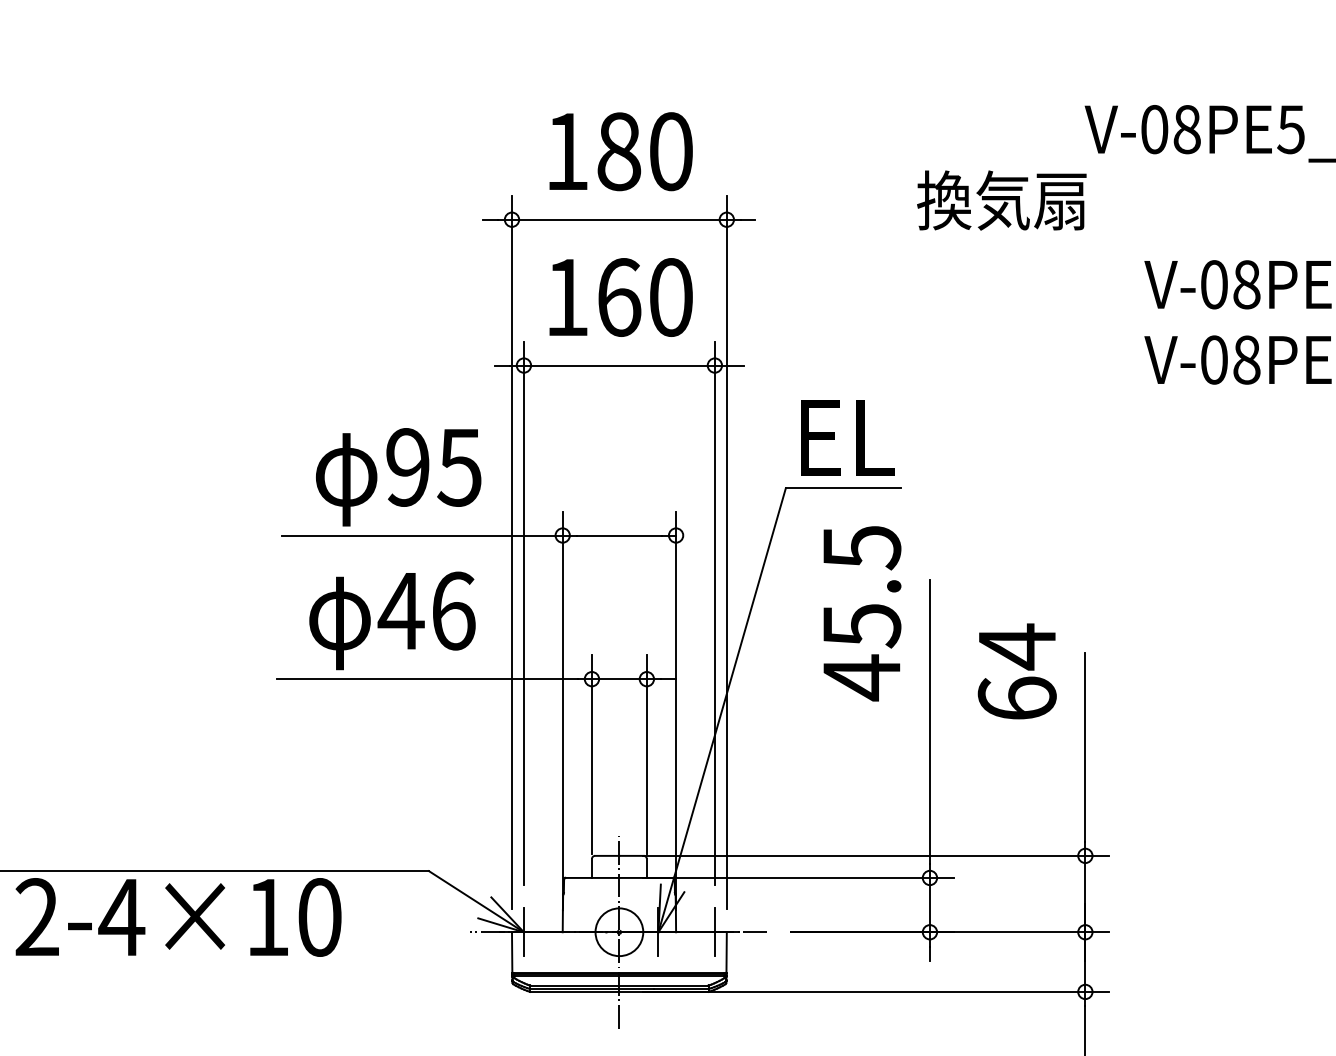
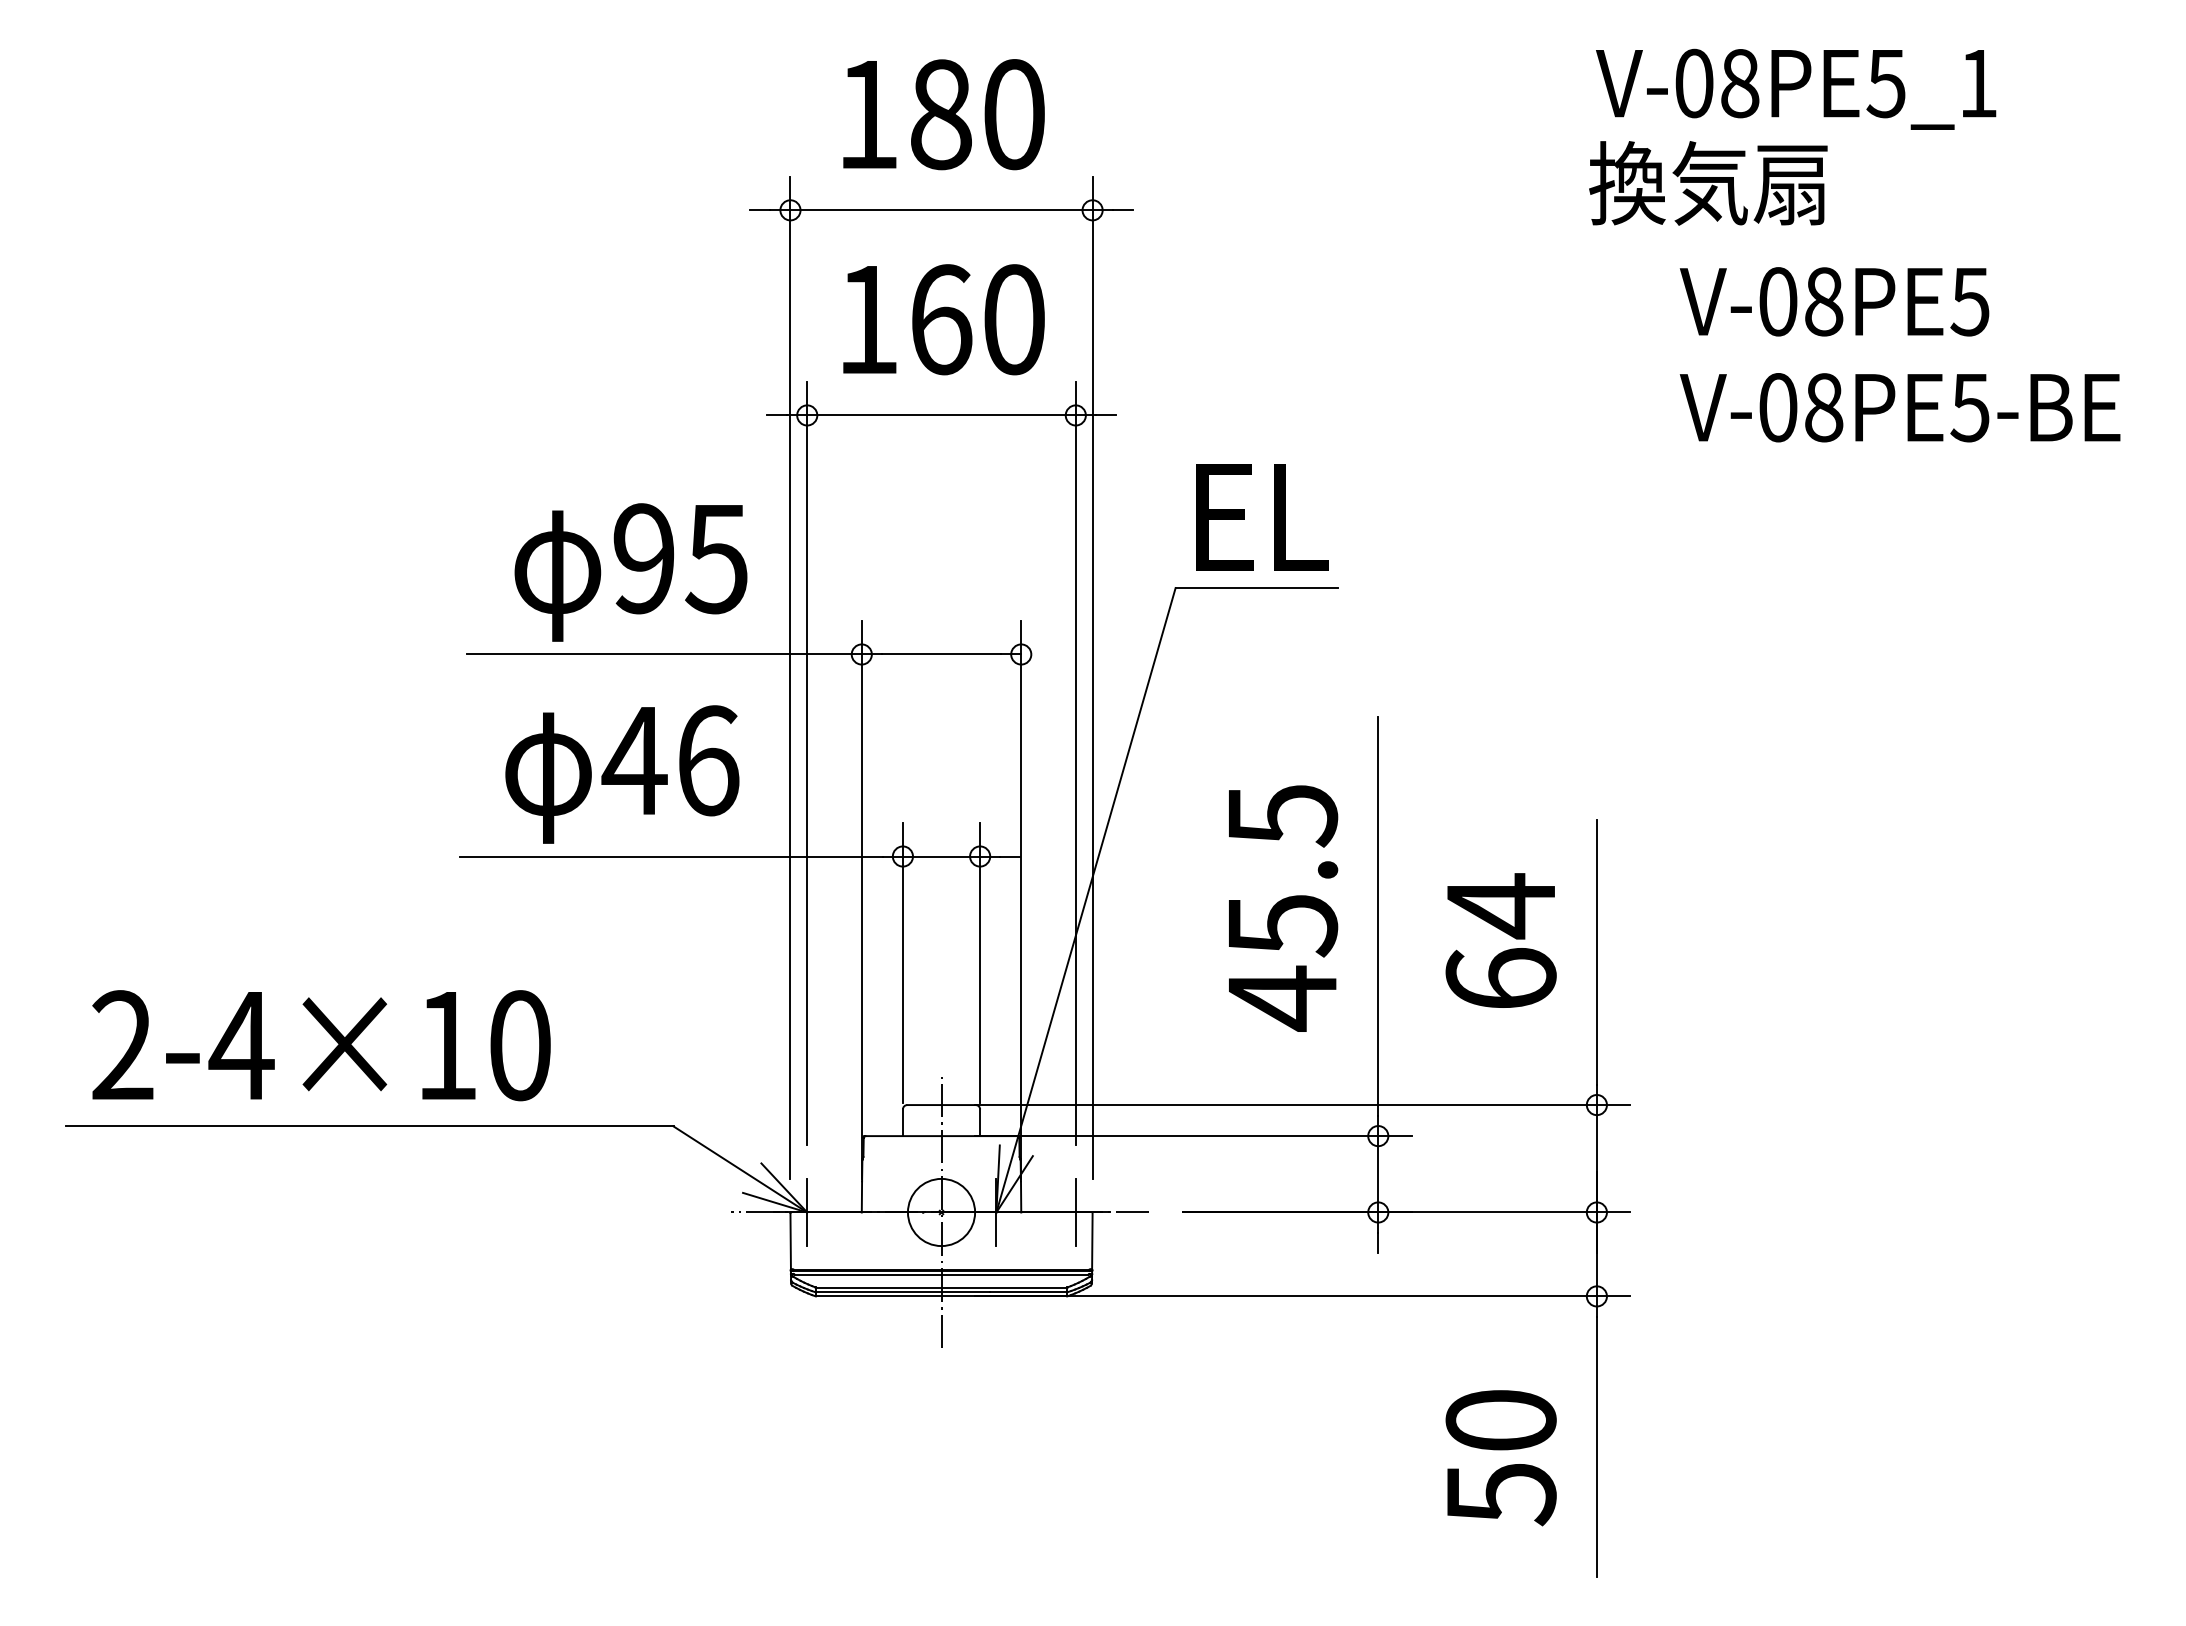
text: (1001, 200) -> (1708, 183), moved
text: (862, 613) -> (1283, 908), moved
text: (1016, 671) -> (1500, 940), moved
text: (178, 917) -> (321, 1045), moved

